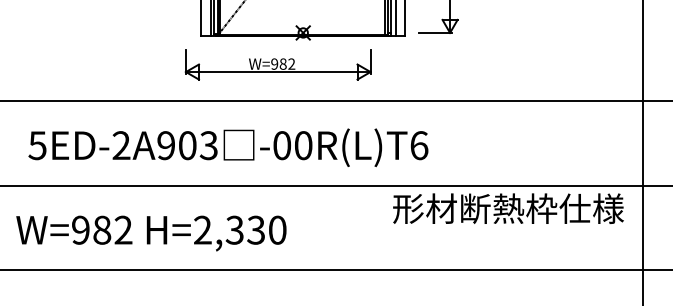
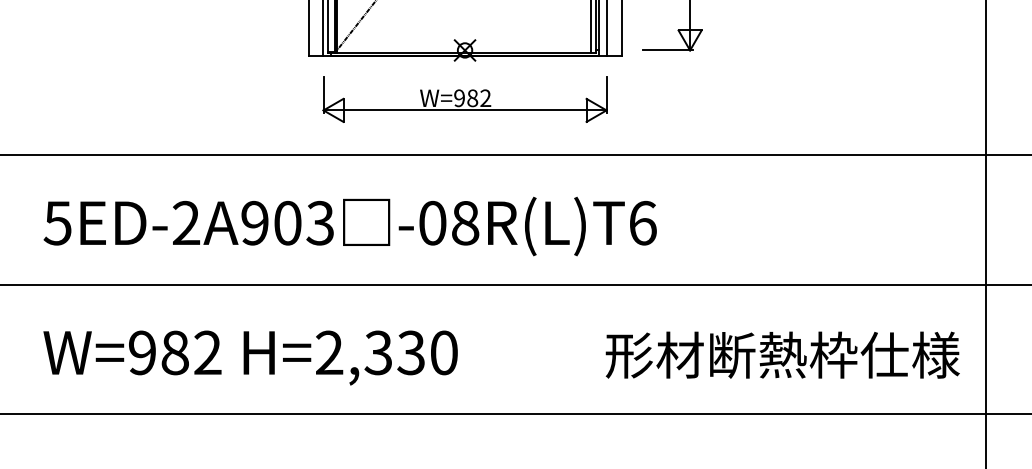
part: (277, 64) -> (463, 98), moved
text: (303, 145) -> (465, 223), -00R(L)T6 -> -08R(L)T6
text: (508, 208) -> (782, 354), moved
text: (151, 233) -> (250, 357), moved

